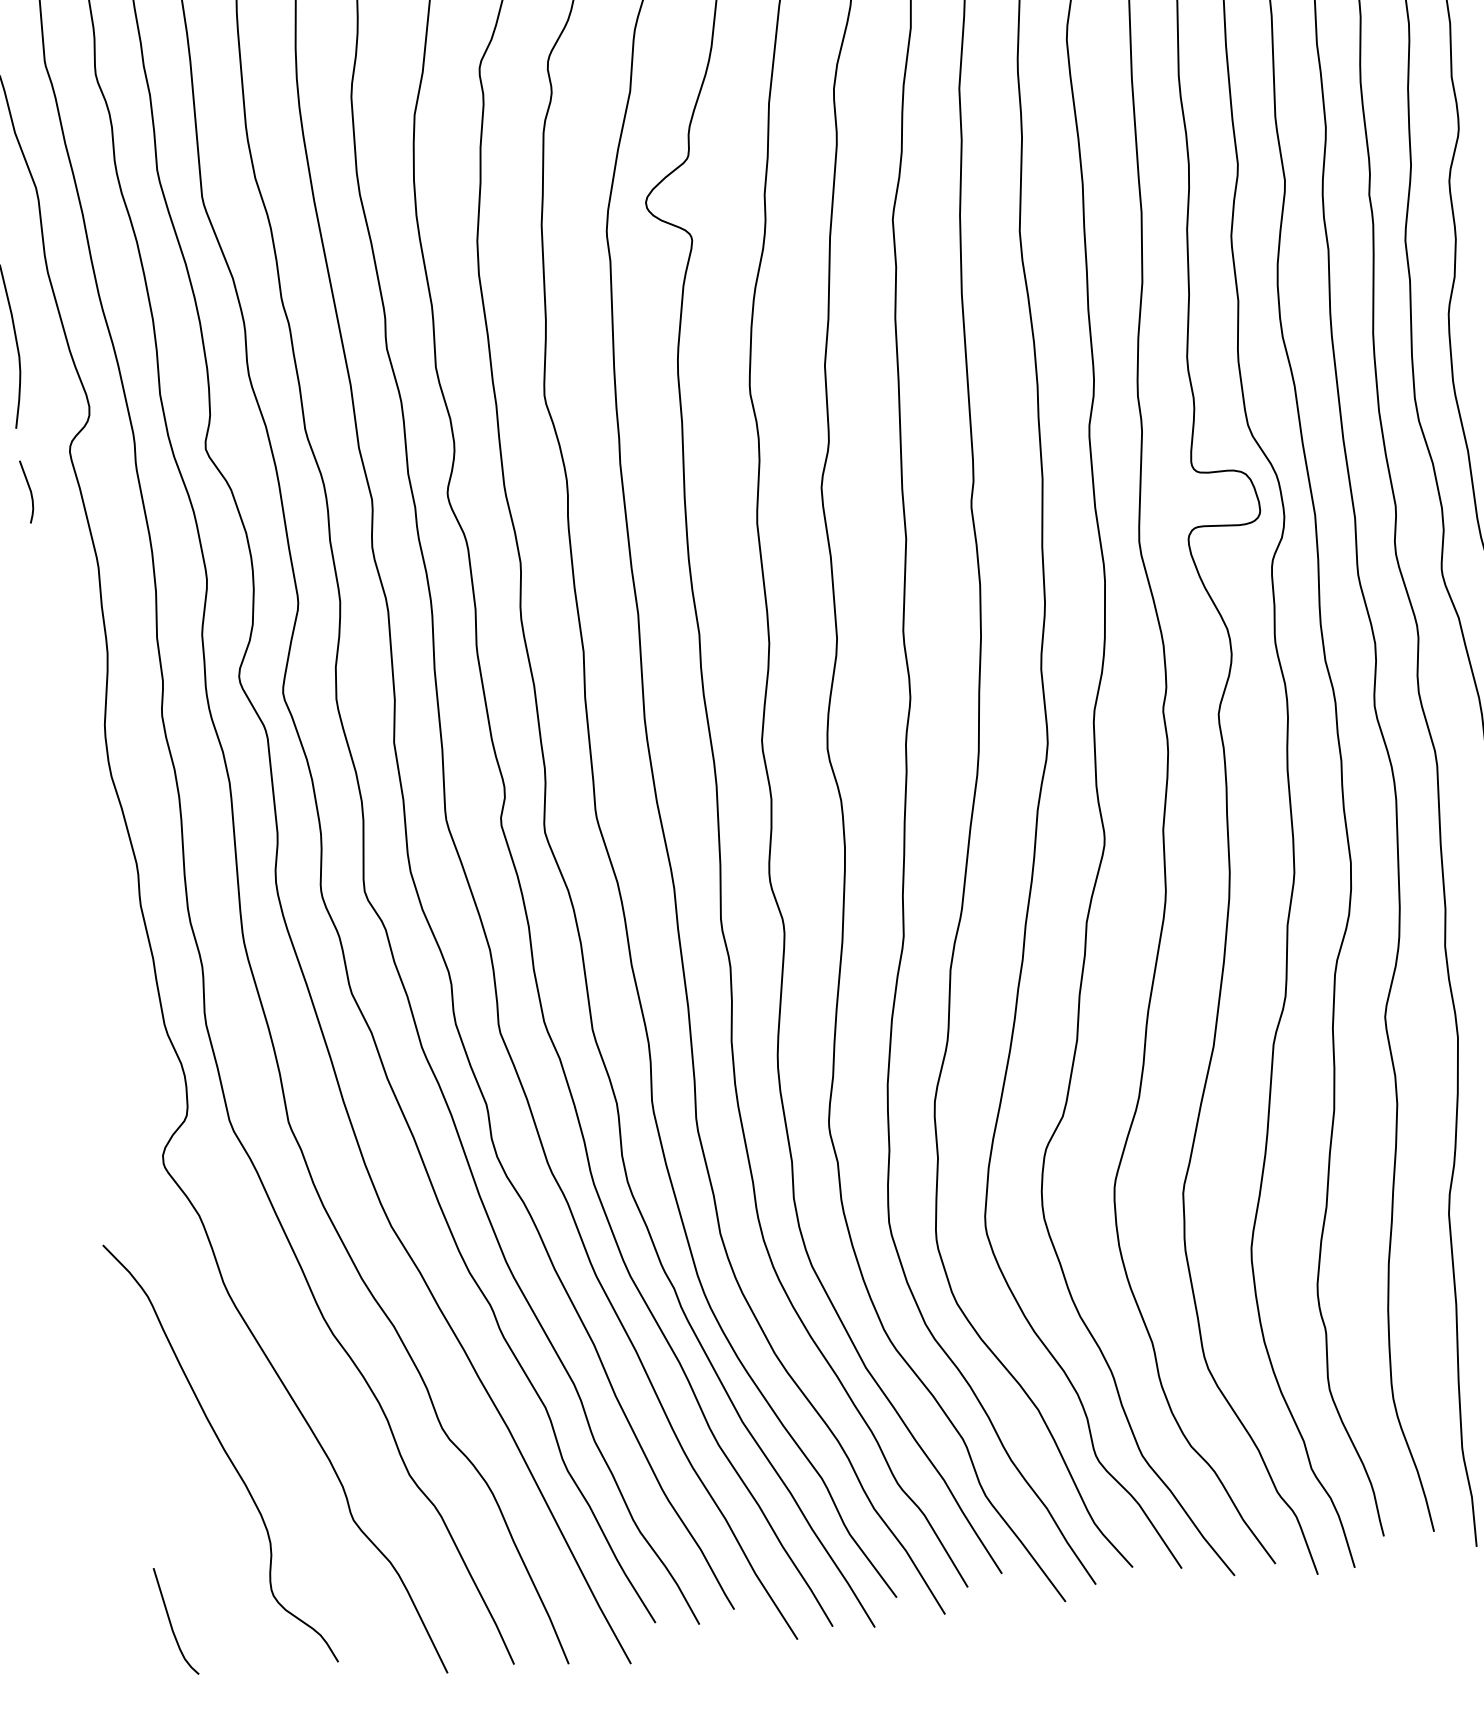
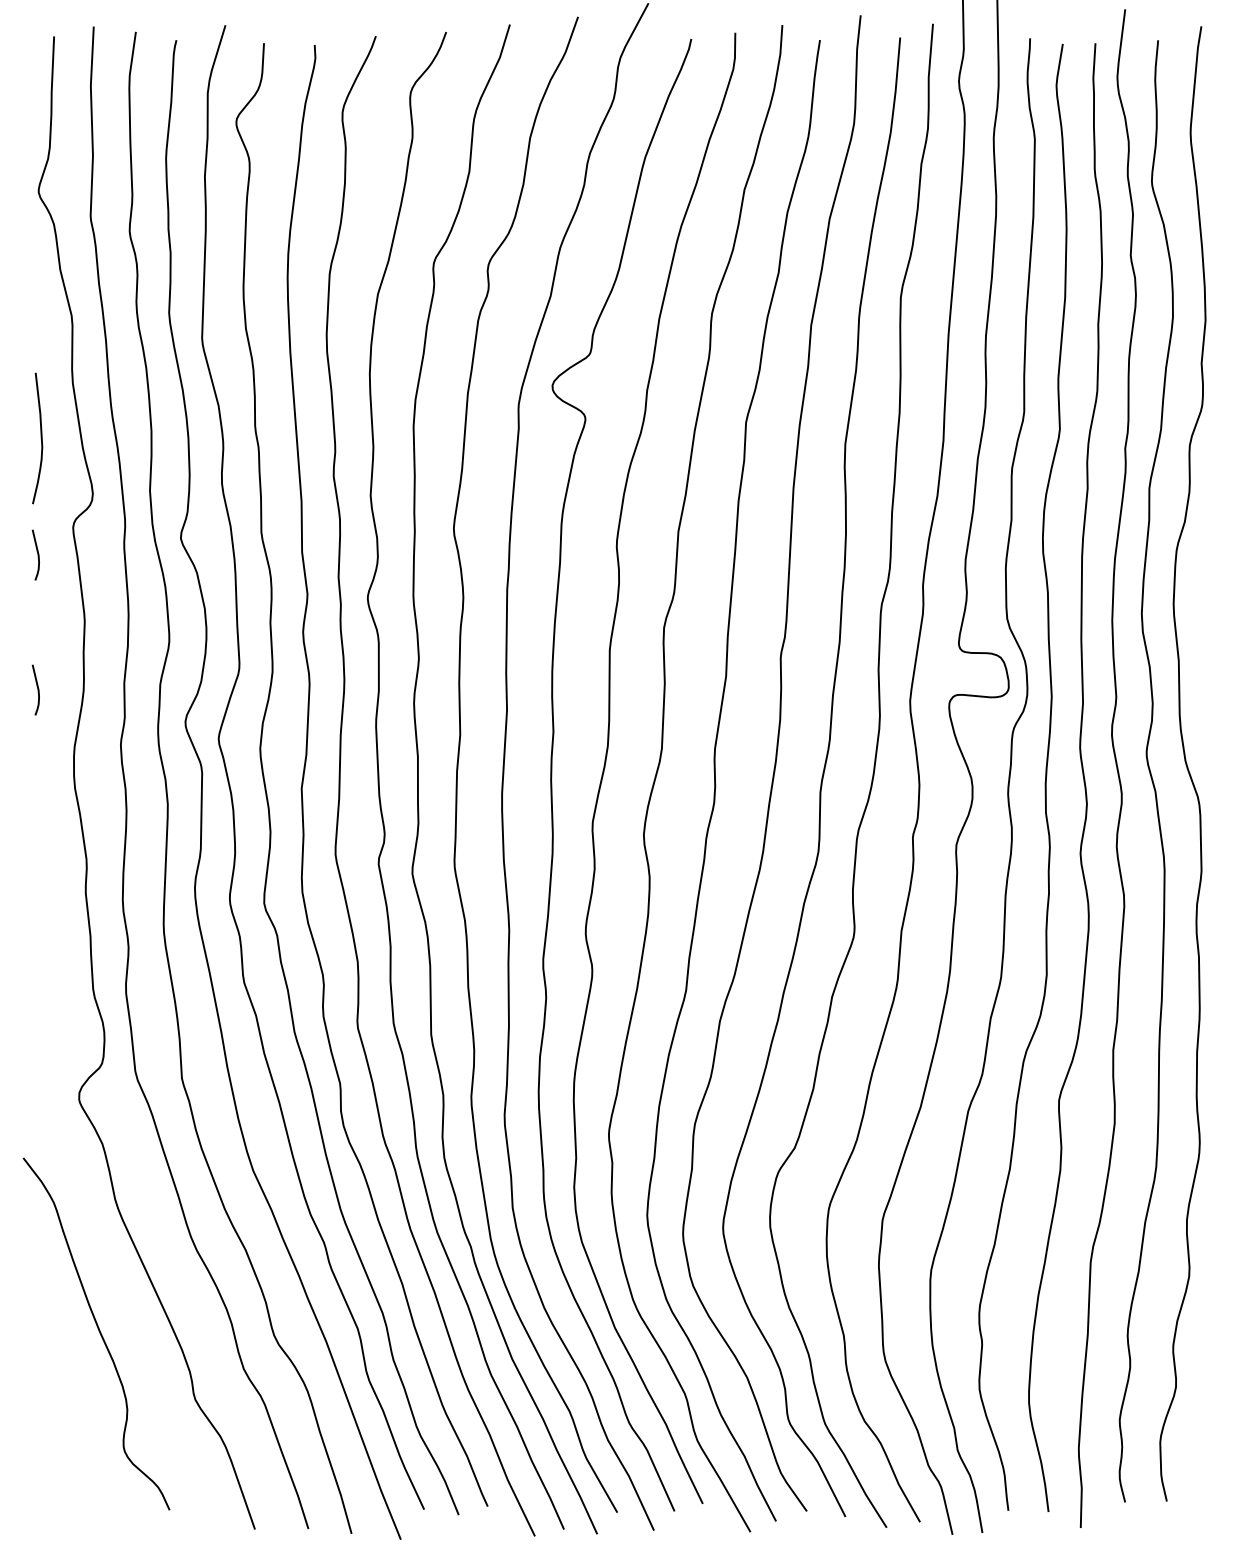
curve: (49, 659) -> (37, 689), added
curve: (171, 1621) -> (41, 1462), removed

